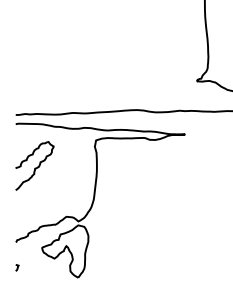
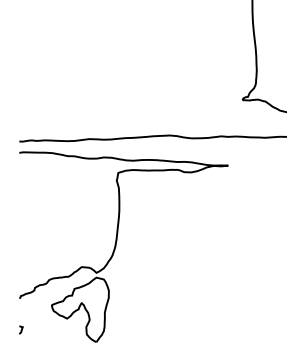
curve: (35, 167) -> (43, 206), removed

